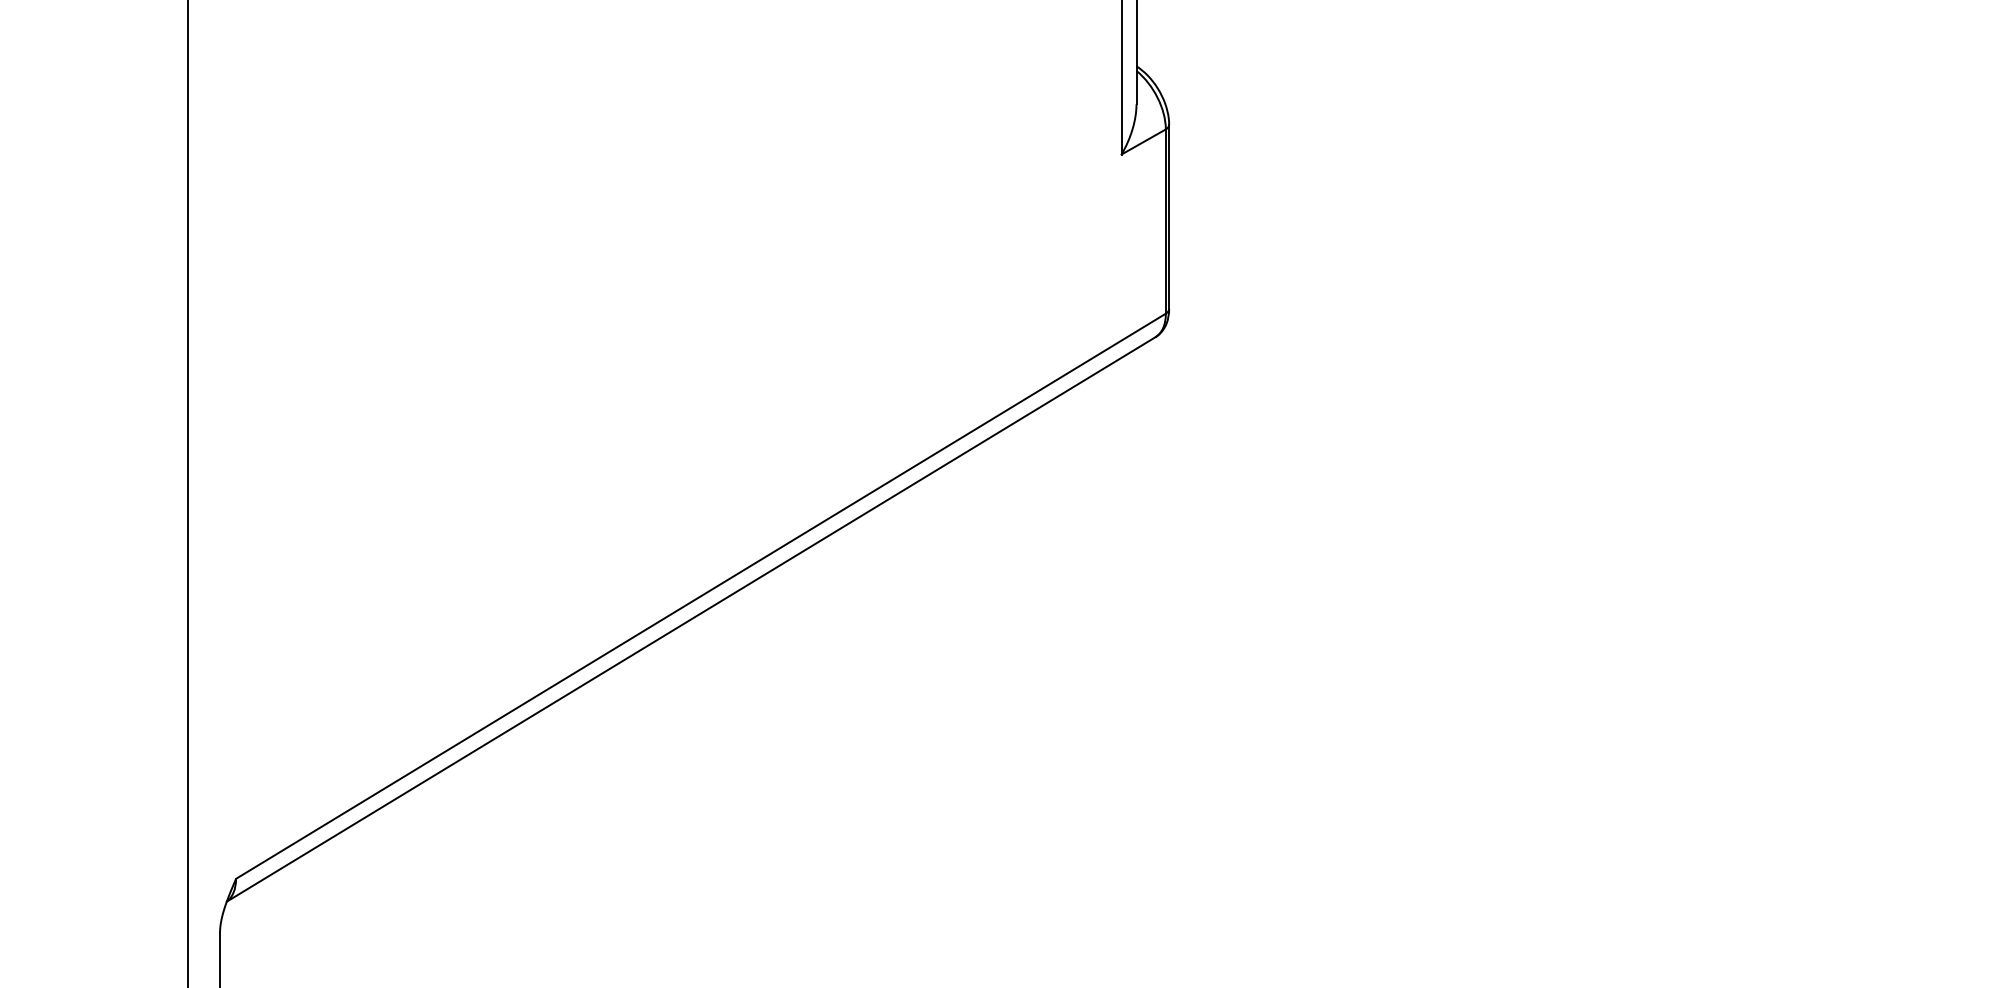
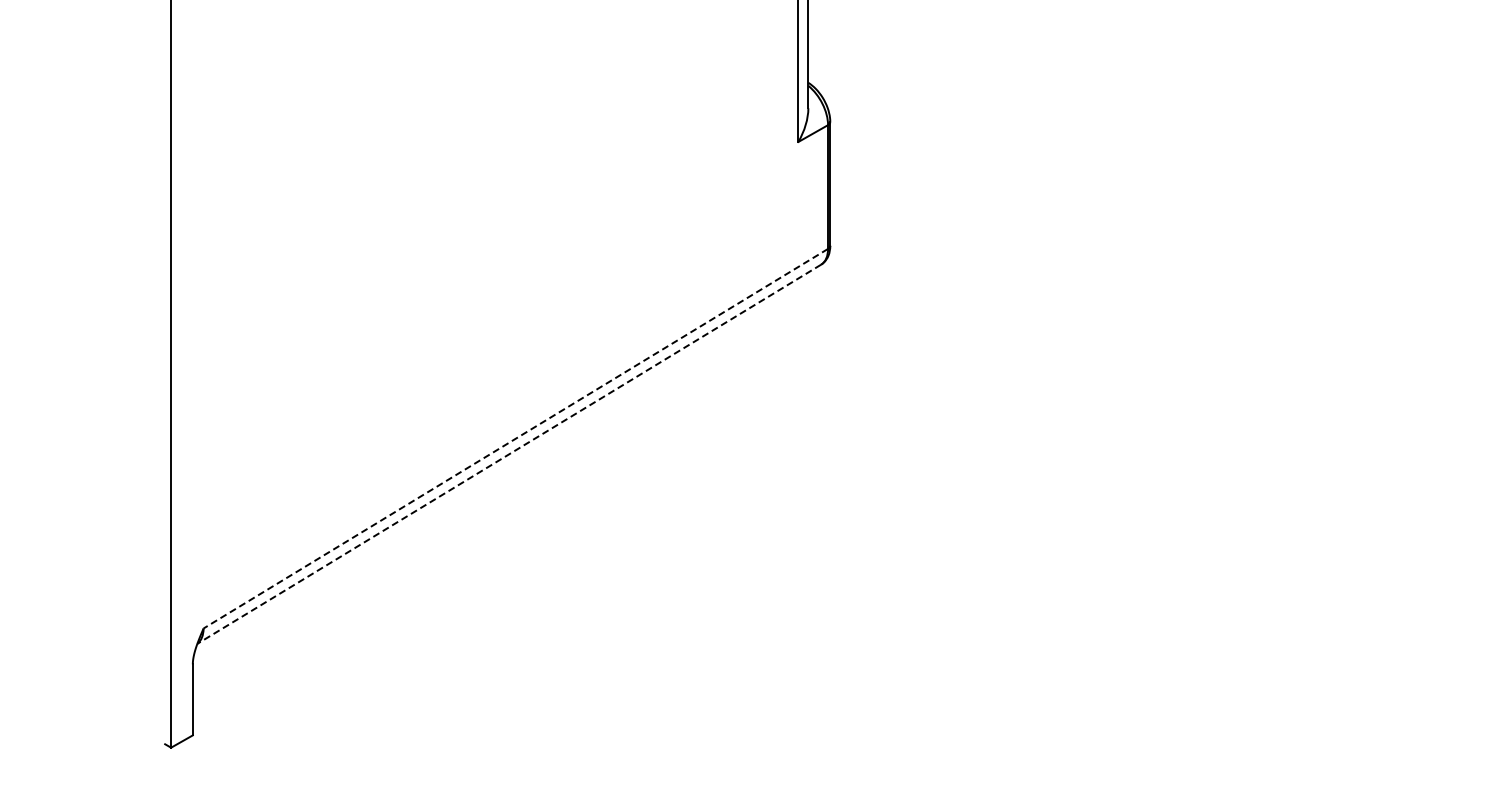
line: (700, 595) -> (515, 438), solid -> dashed
line: (691, 619) -> (509, 454), solid -> dashed

